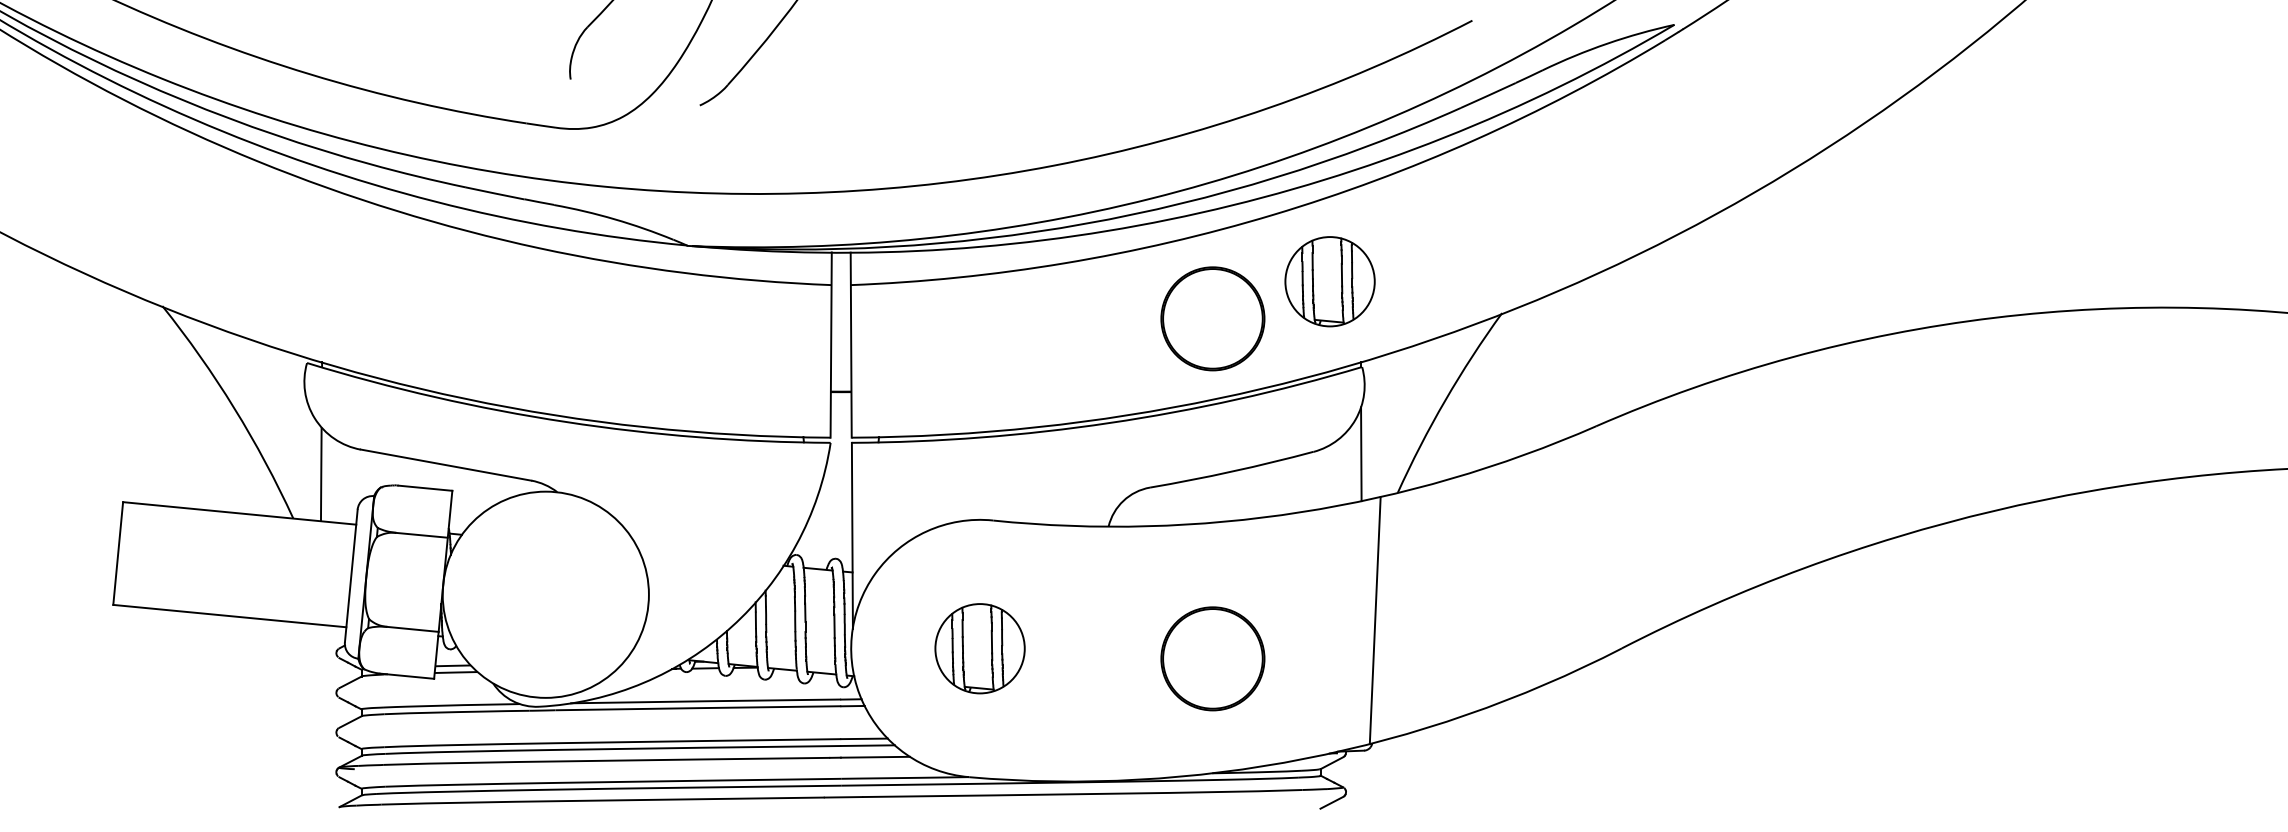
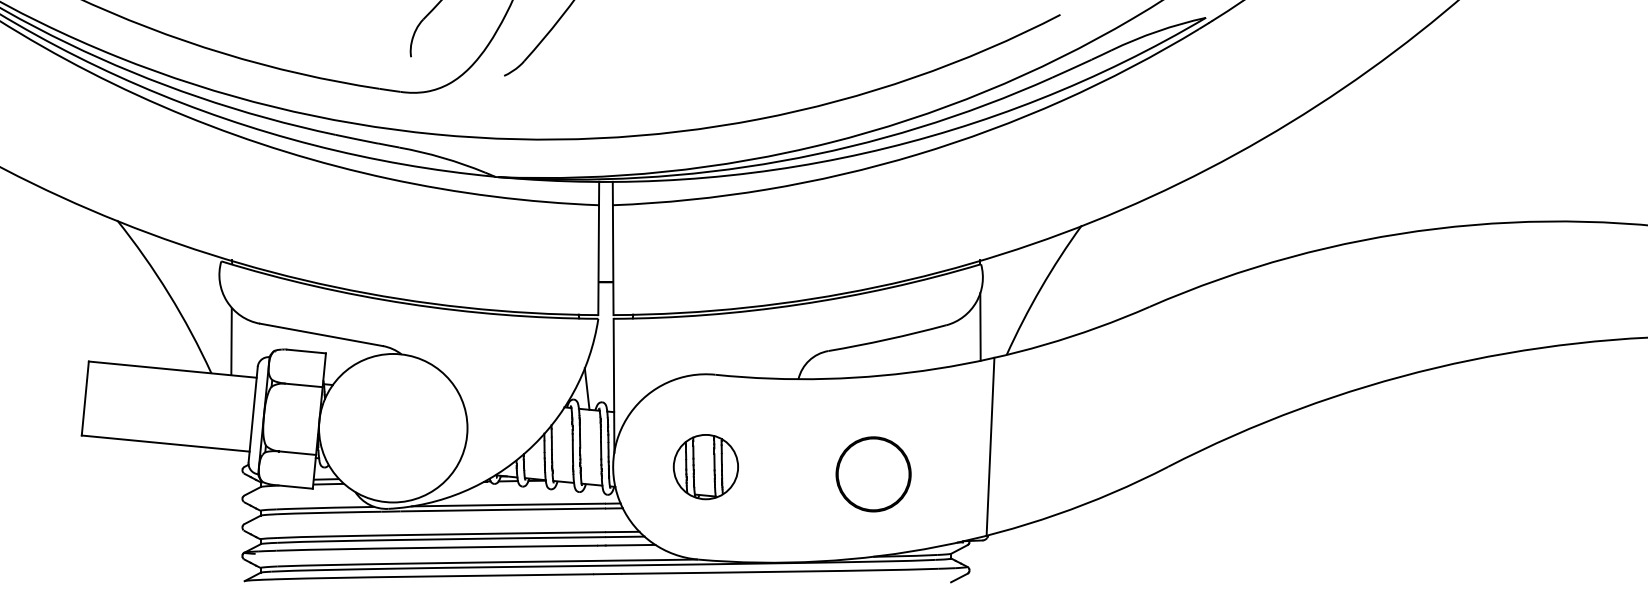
part: (1329, 281) -> (957, 202), removed
part: (1212, 318) -> (873, 229), removed
line: (814, 540) -> (586, 389), added

